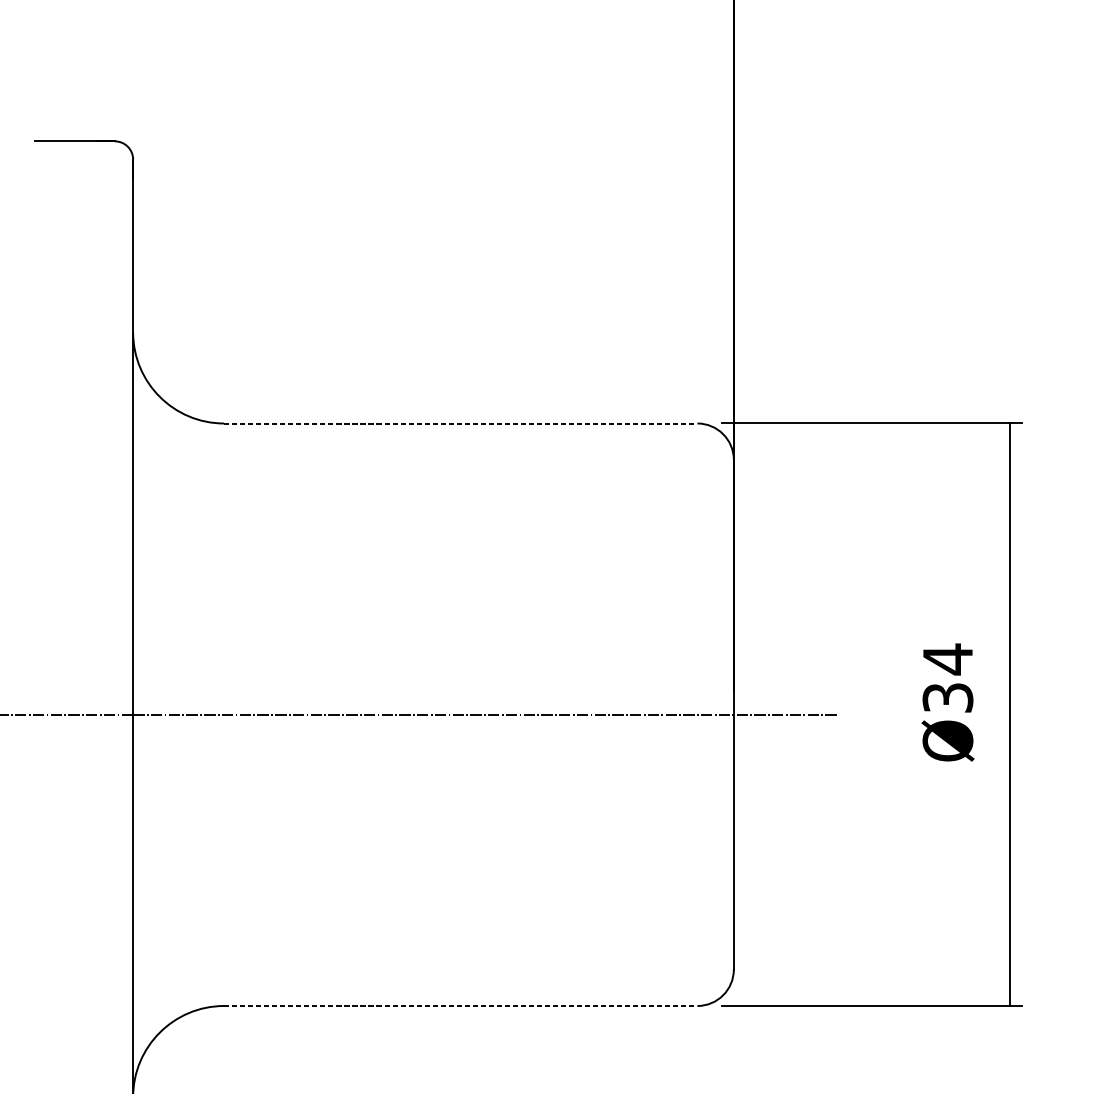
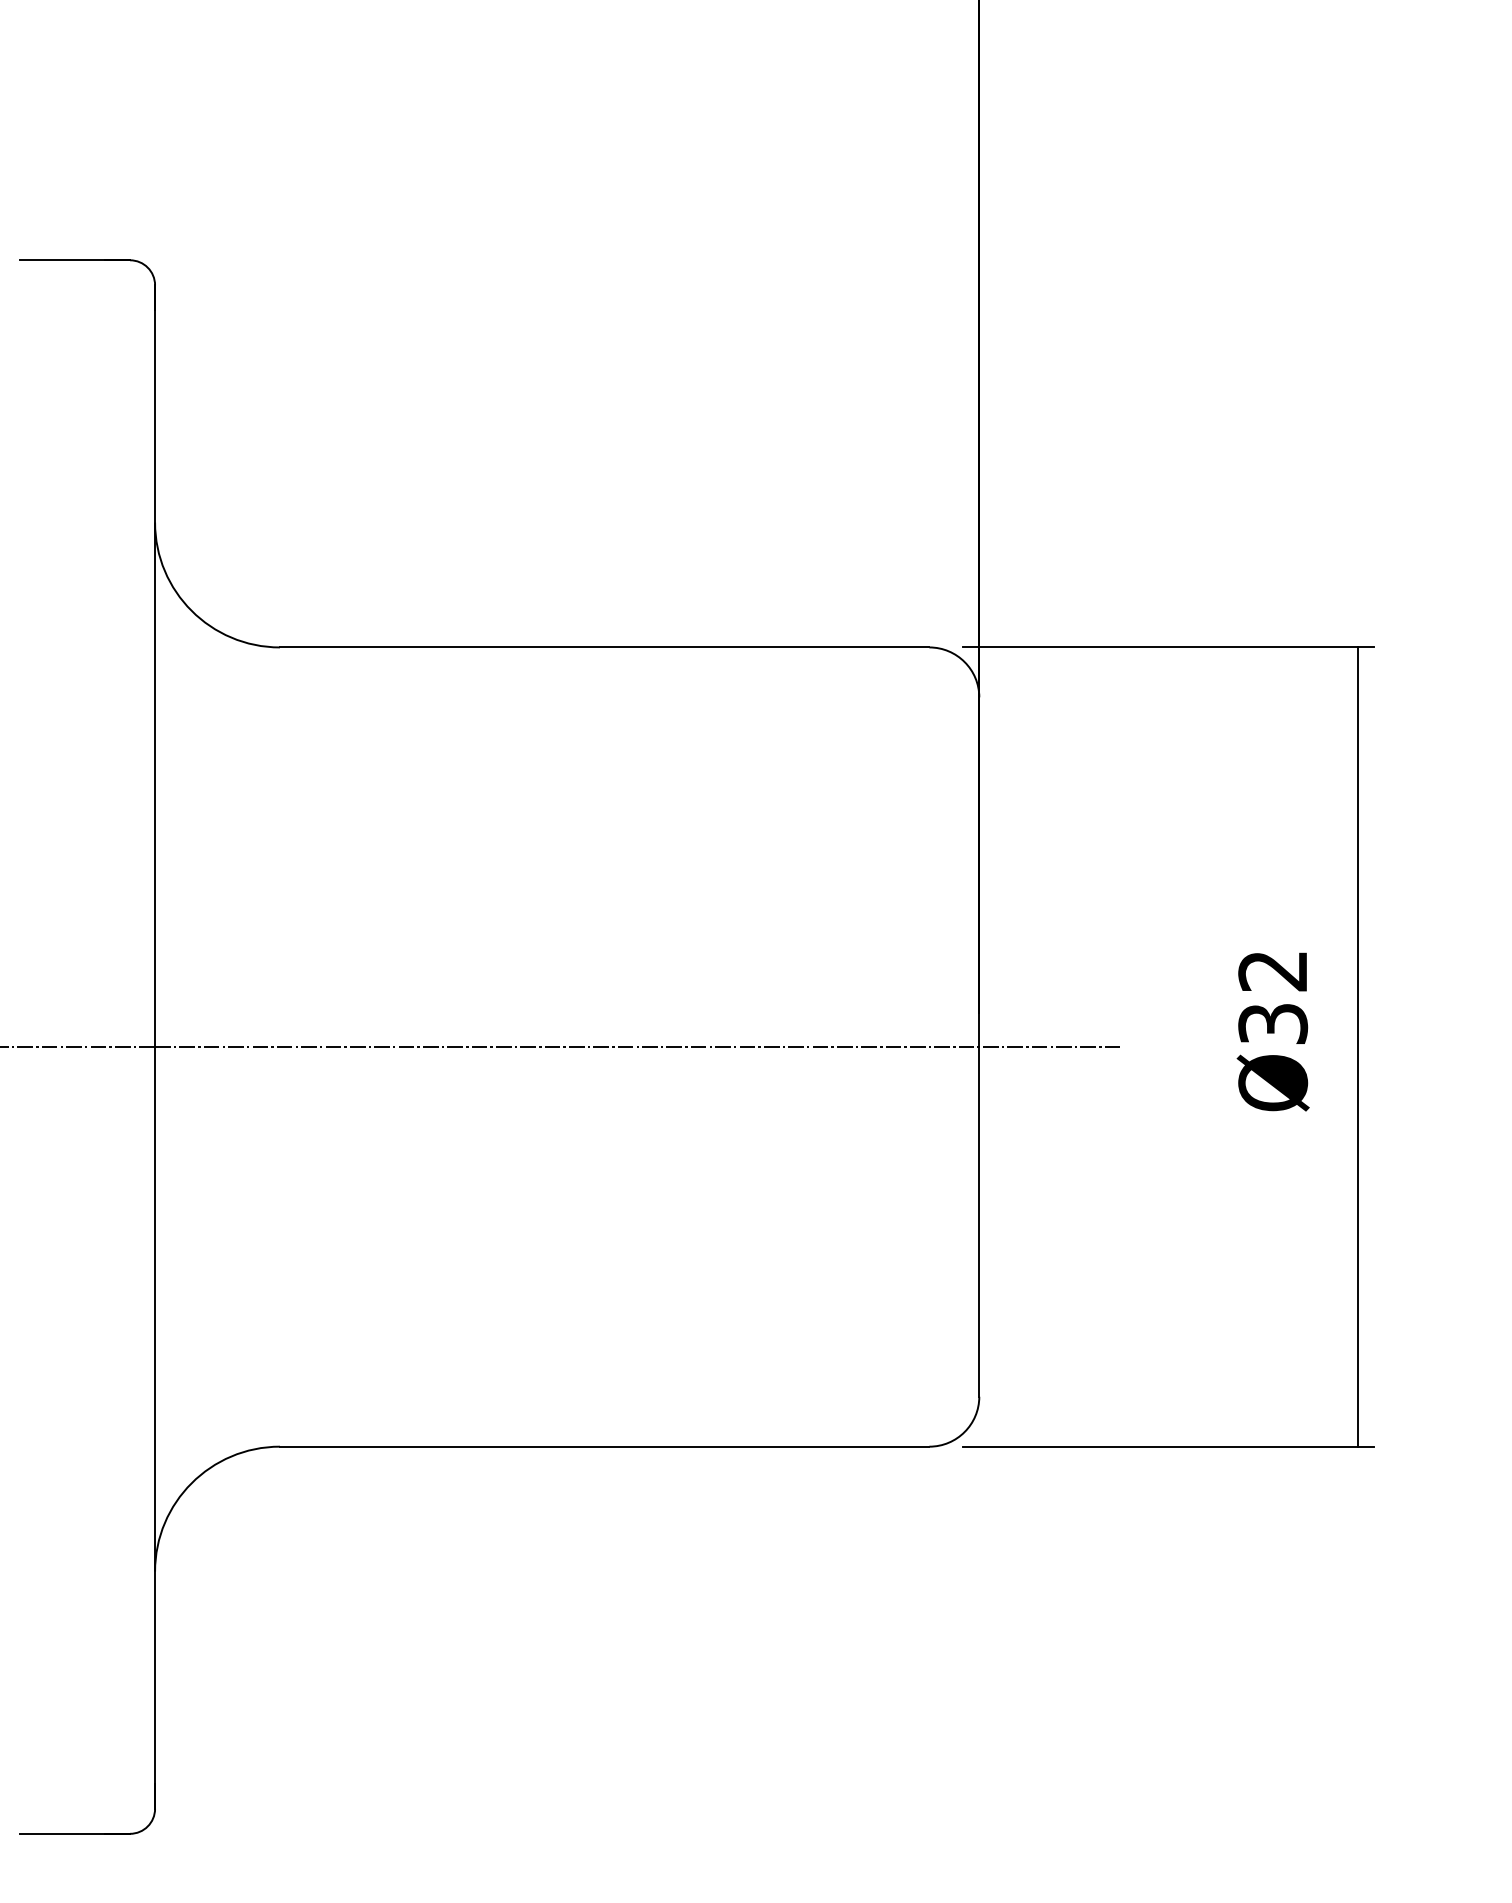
line: (460, 423) -> (604, 647), dashed -> solid
text: (947, 659) -> (1272, 971), Ø34 -> Ø32
line: (460, 1005) -> (604, 1446), dashed -> solid

